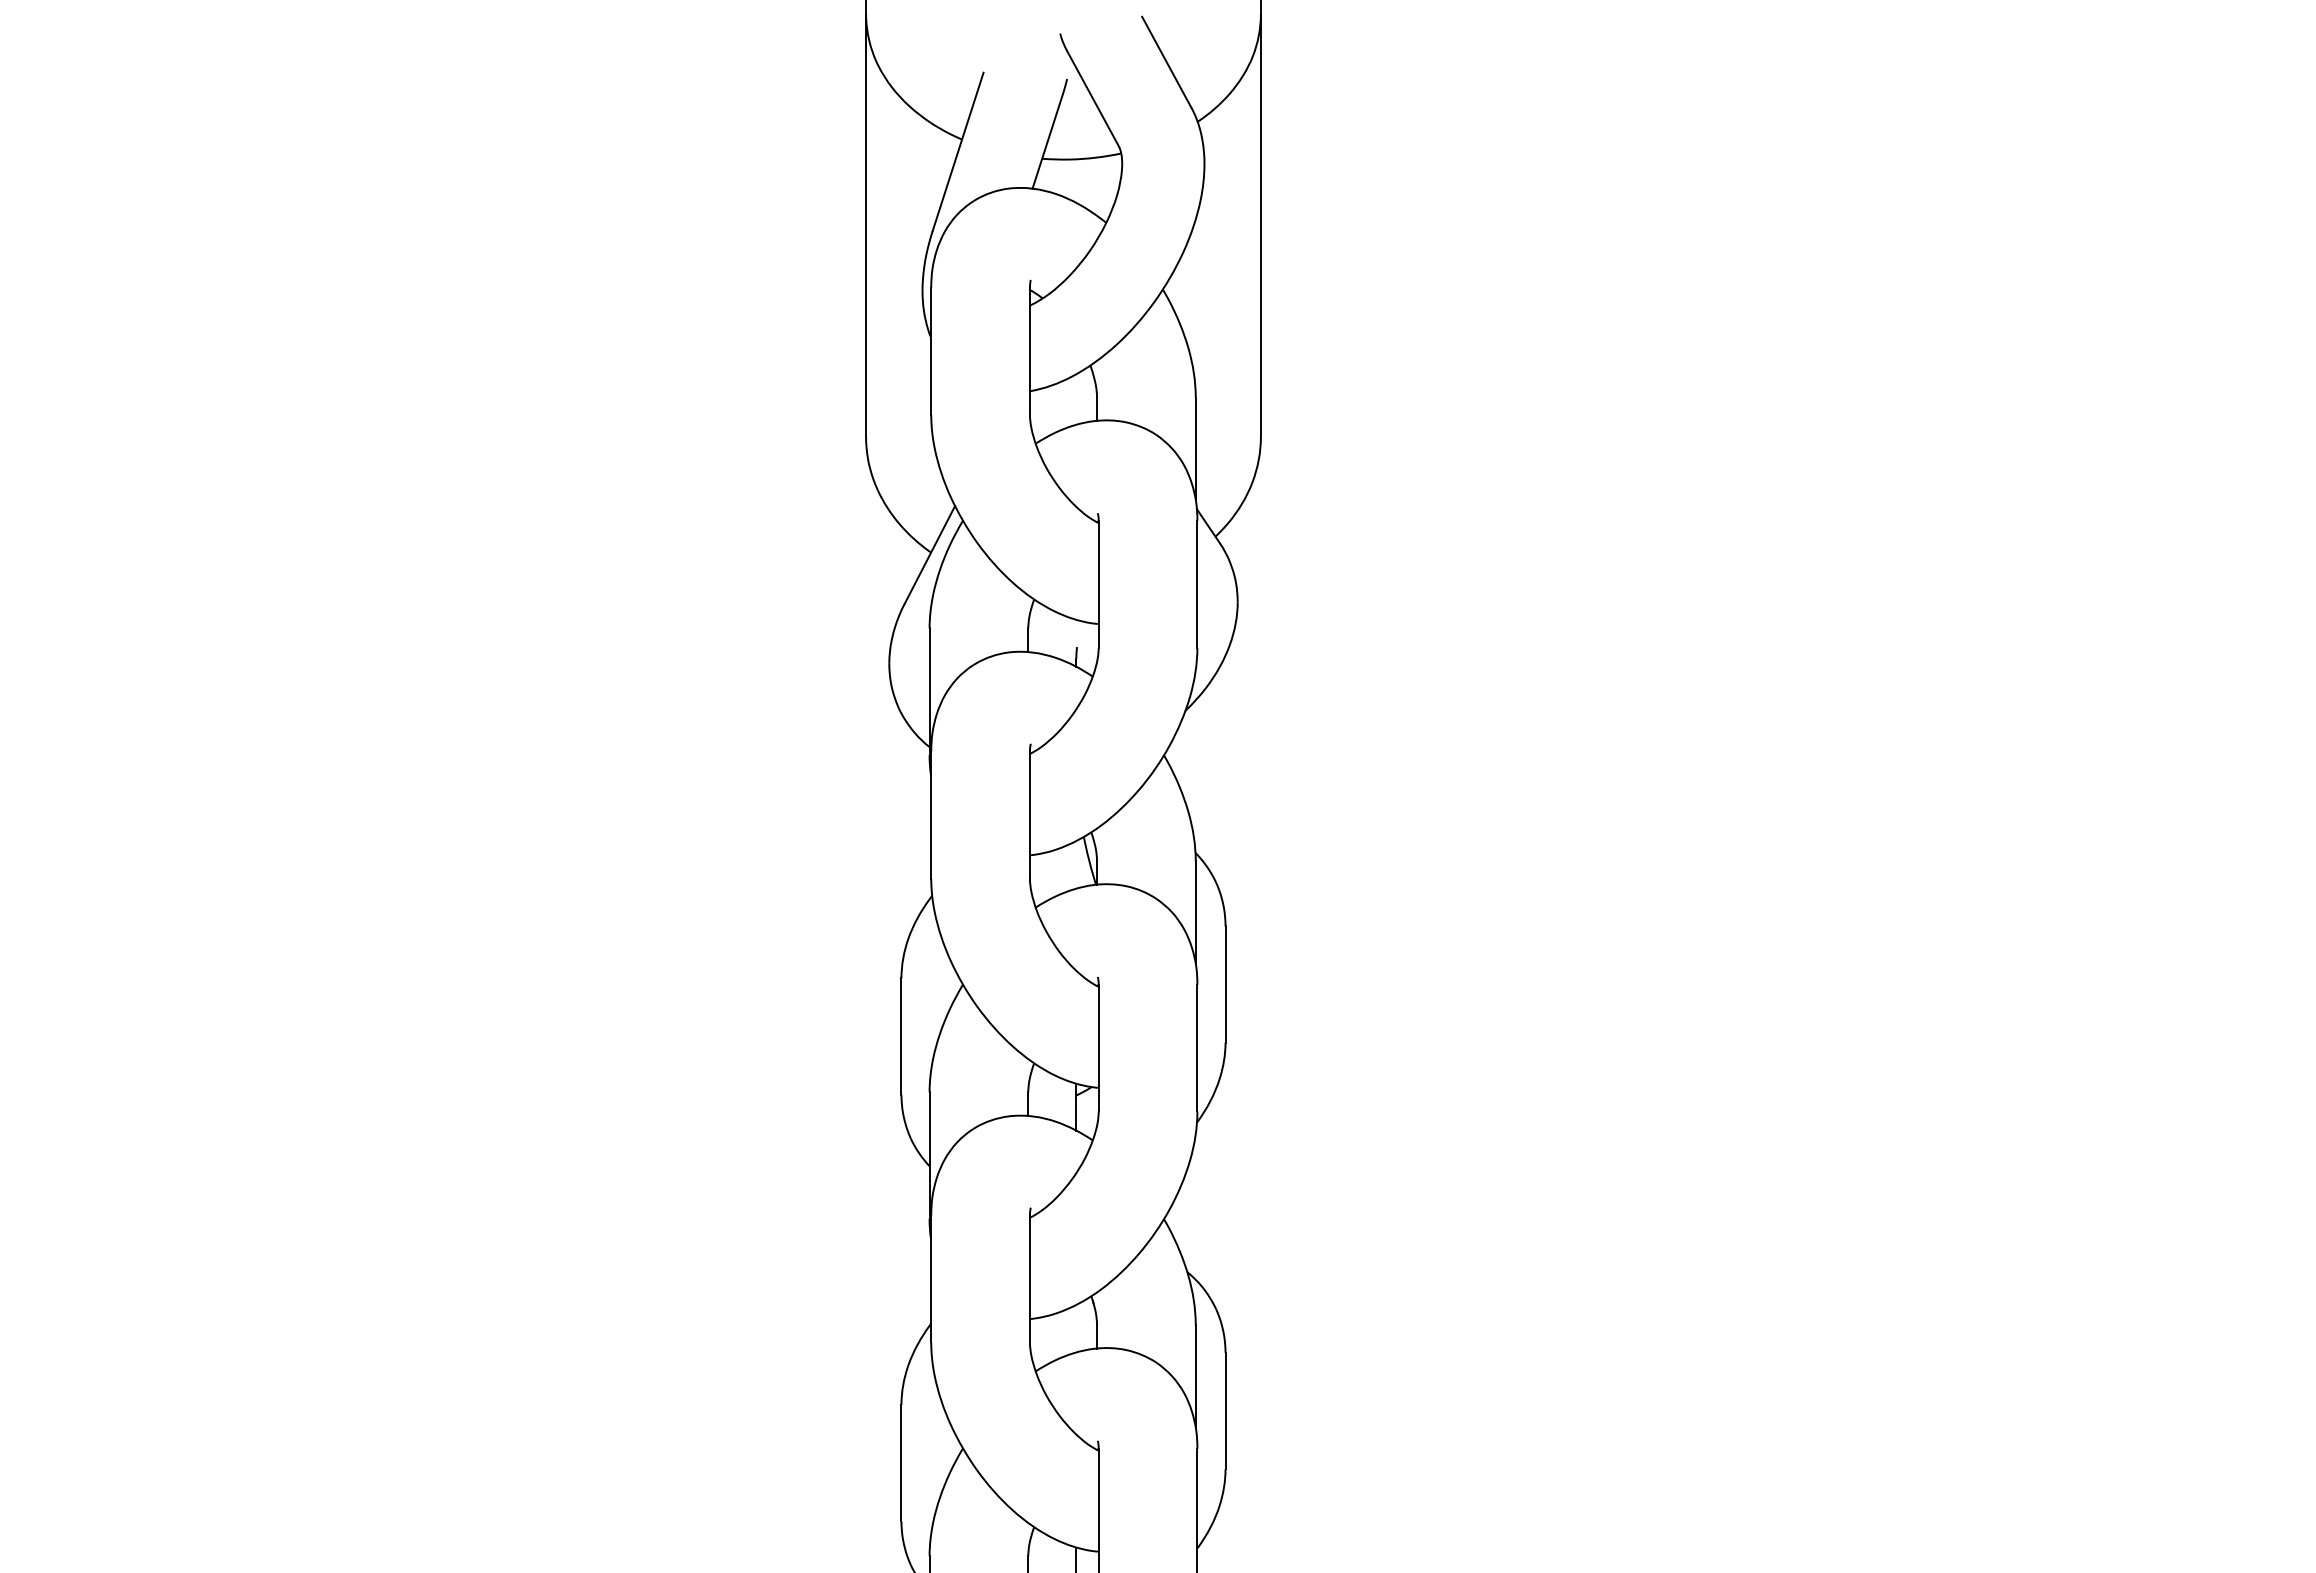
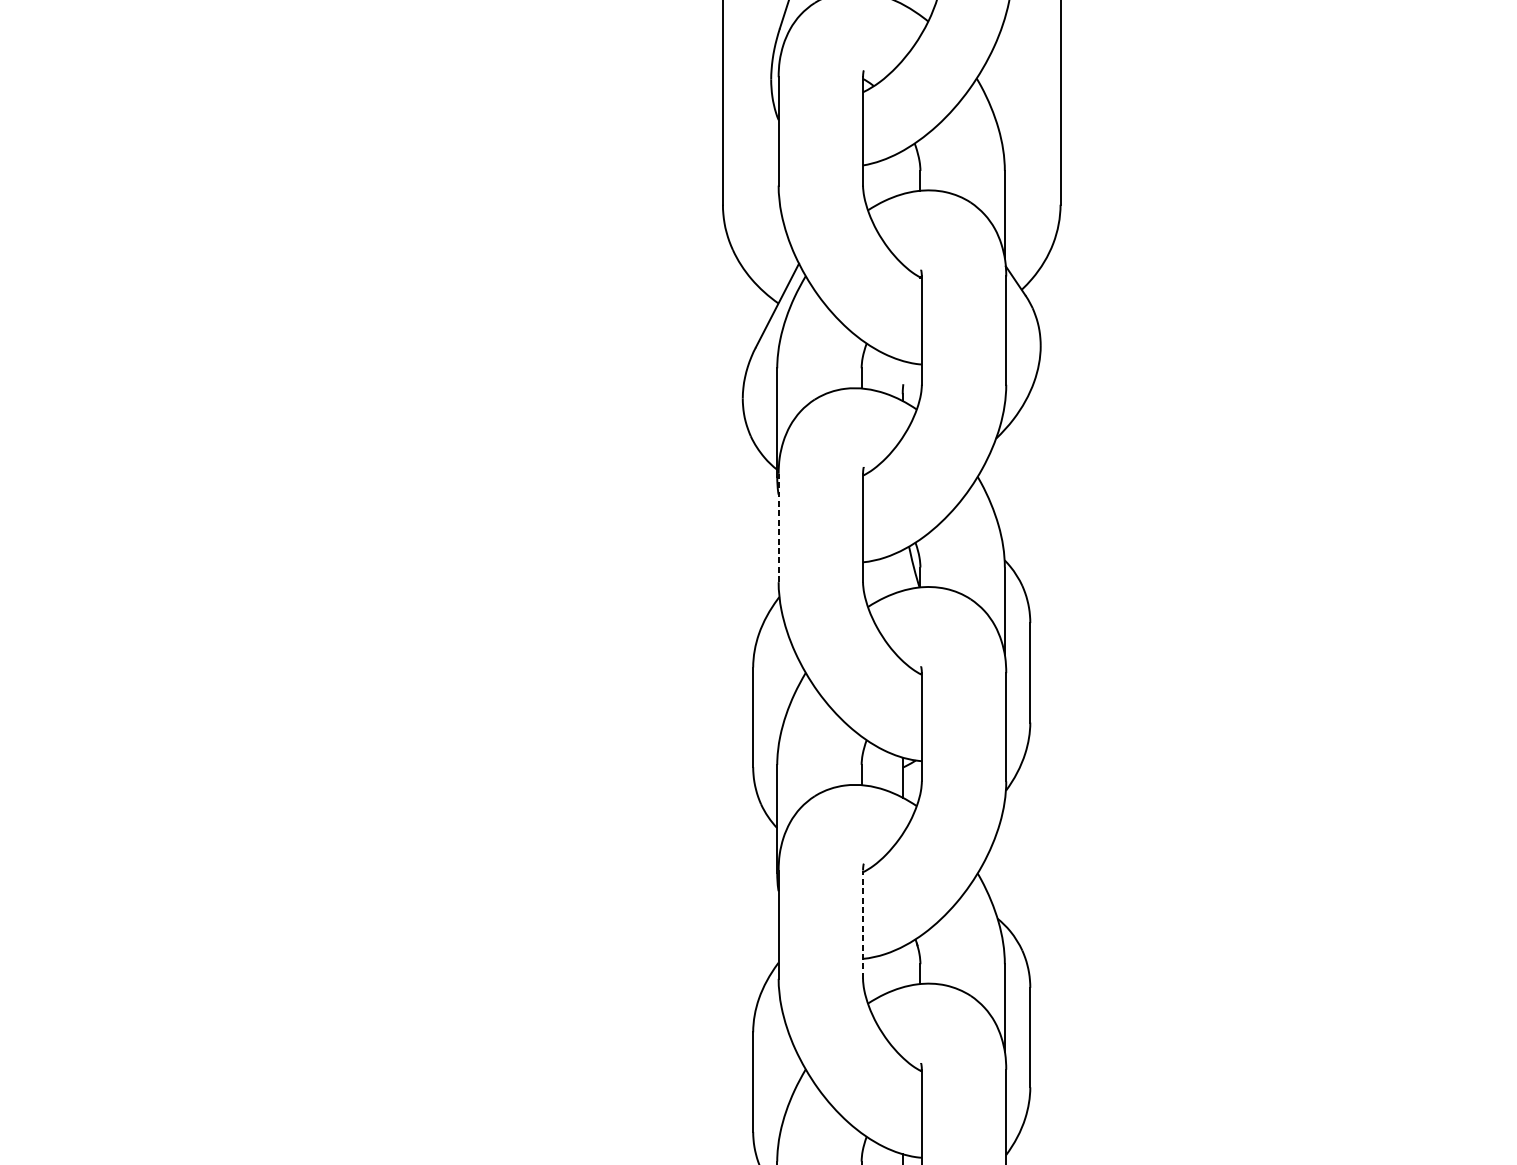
line: (931, 814) -> (778, 527), solid -> dashed
line: (1029, 1278) -> (862, 924), solid -> dashed

